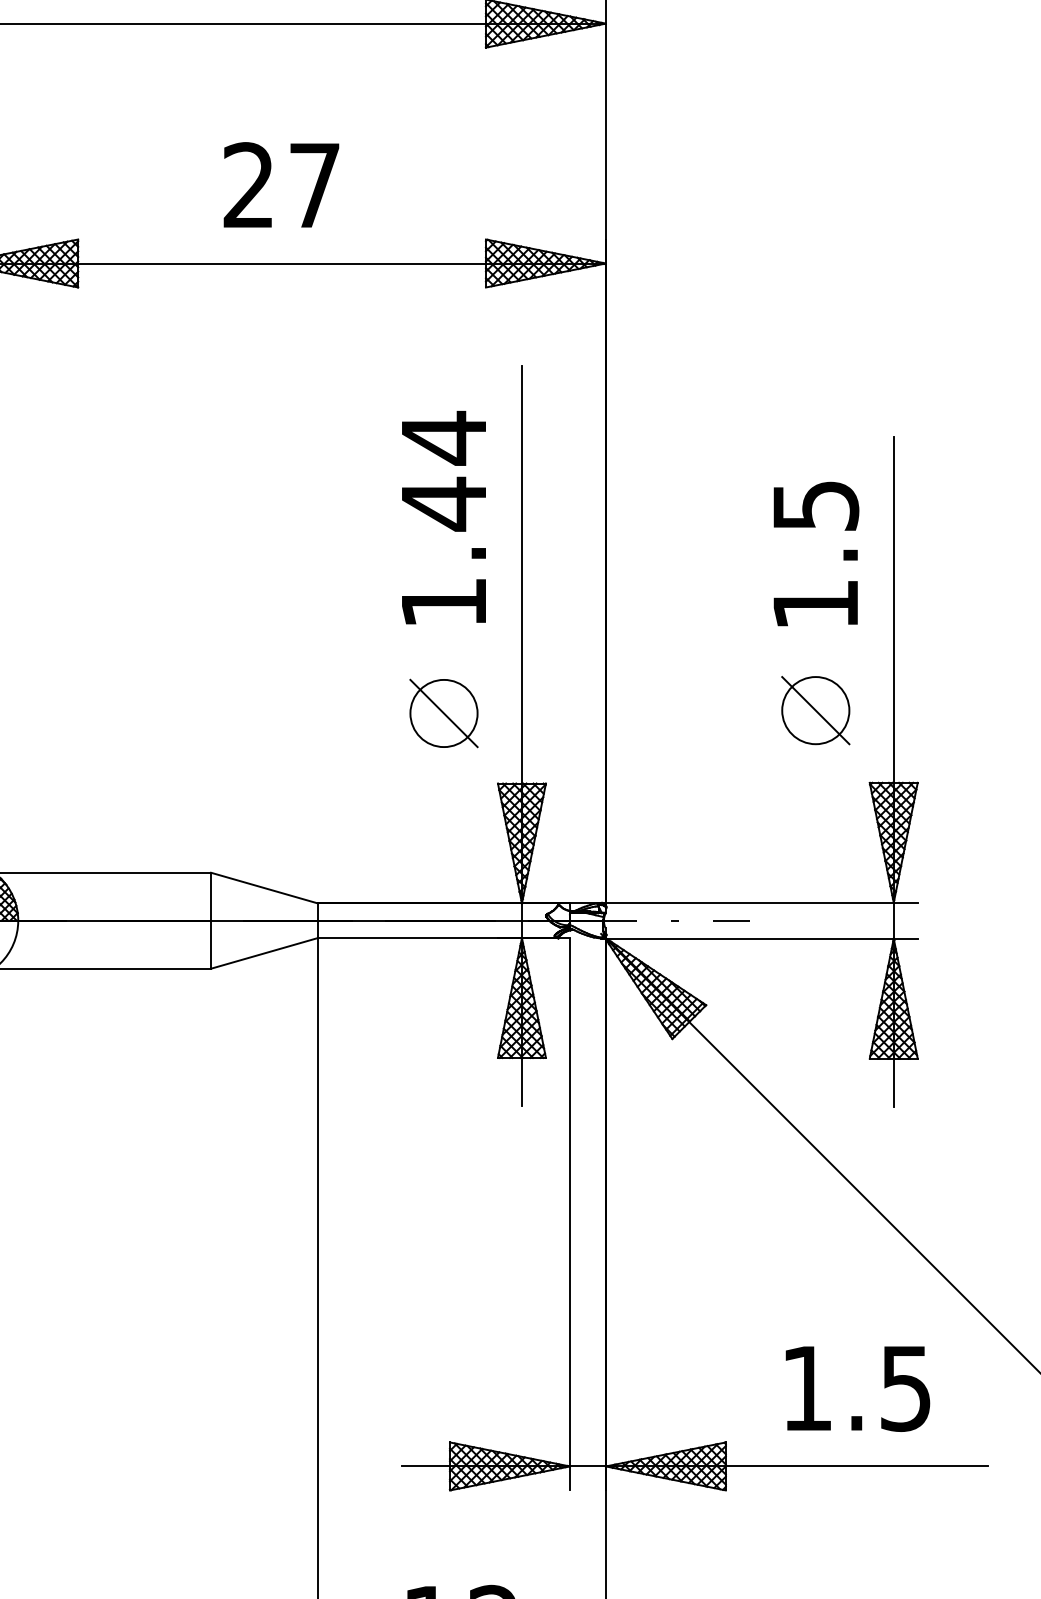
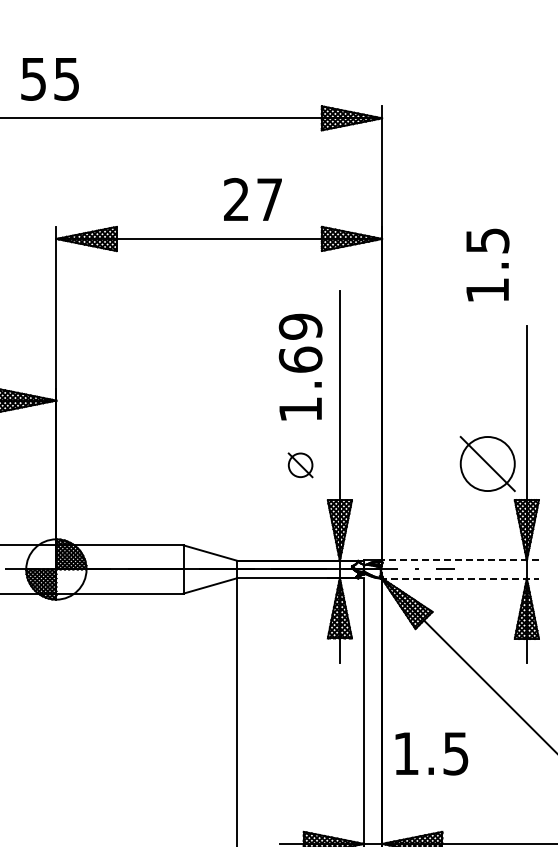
text: (280, 185) -> (252, 199), moved
text: (443, 471) -> (300, 343), 1.44 -> 1.69
text: (815, 552) -> (487, 264), moved
part: (815, 709) -> (487, 463), size x1.6
part: (443, 713) -> (300, 465), size x0.7
line: (759, 902) -> (459, 560), solid -> dashed
line: (759, 938) -> (459, 578), solid -> dashed
text: (857, 1388) -> (431, 753), moved

